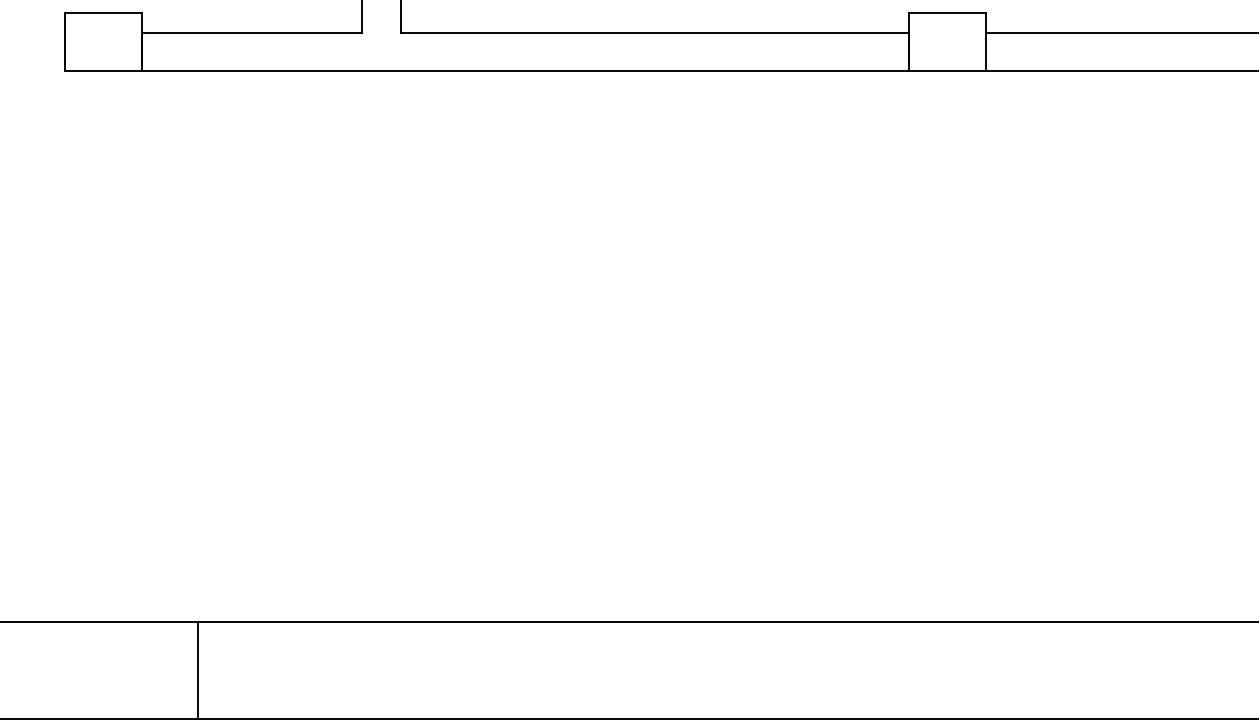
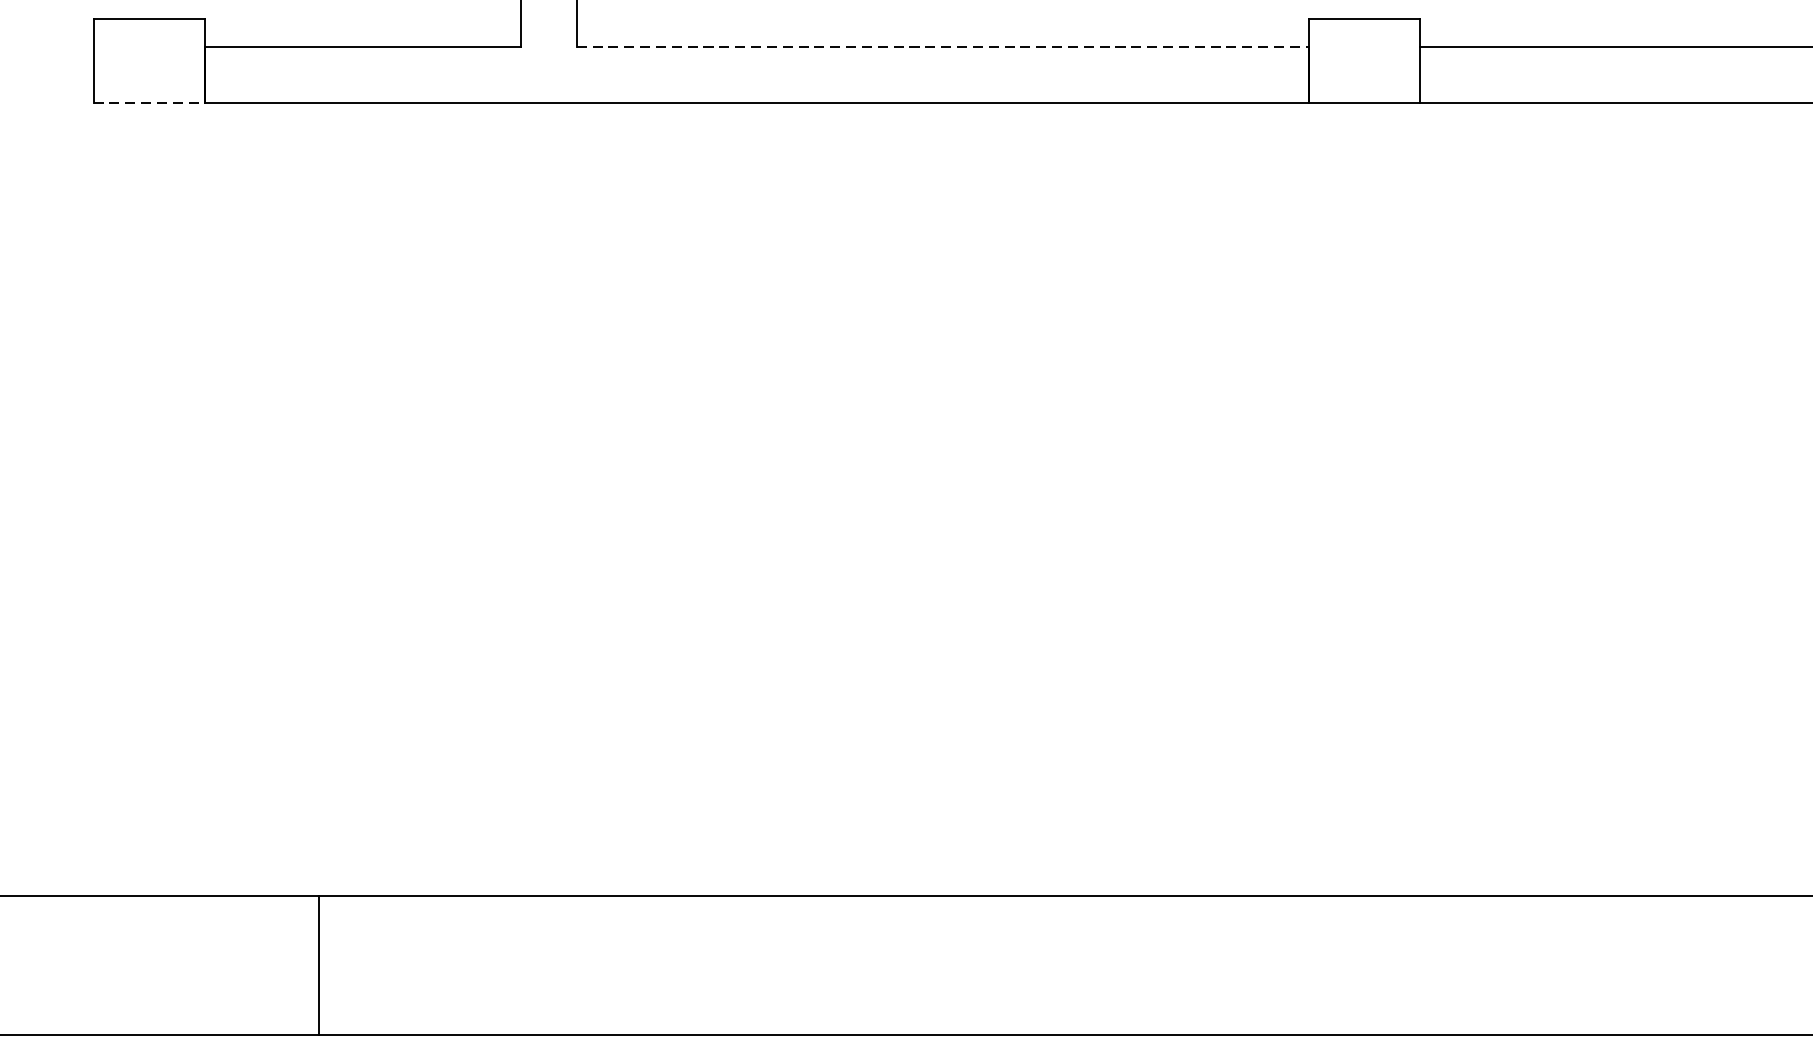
line: (655, 32) -> (943, 46), solid -> dashed
line: (103, 71) -> (148, 103), solid -> dashed
line: (197, 669) -> (318, 964), moved

